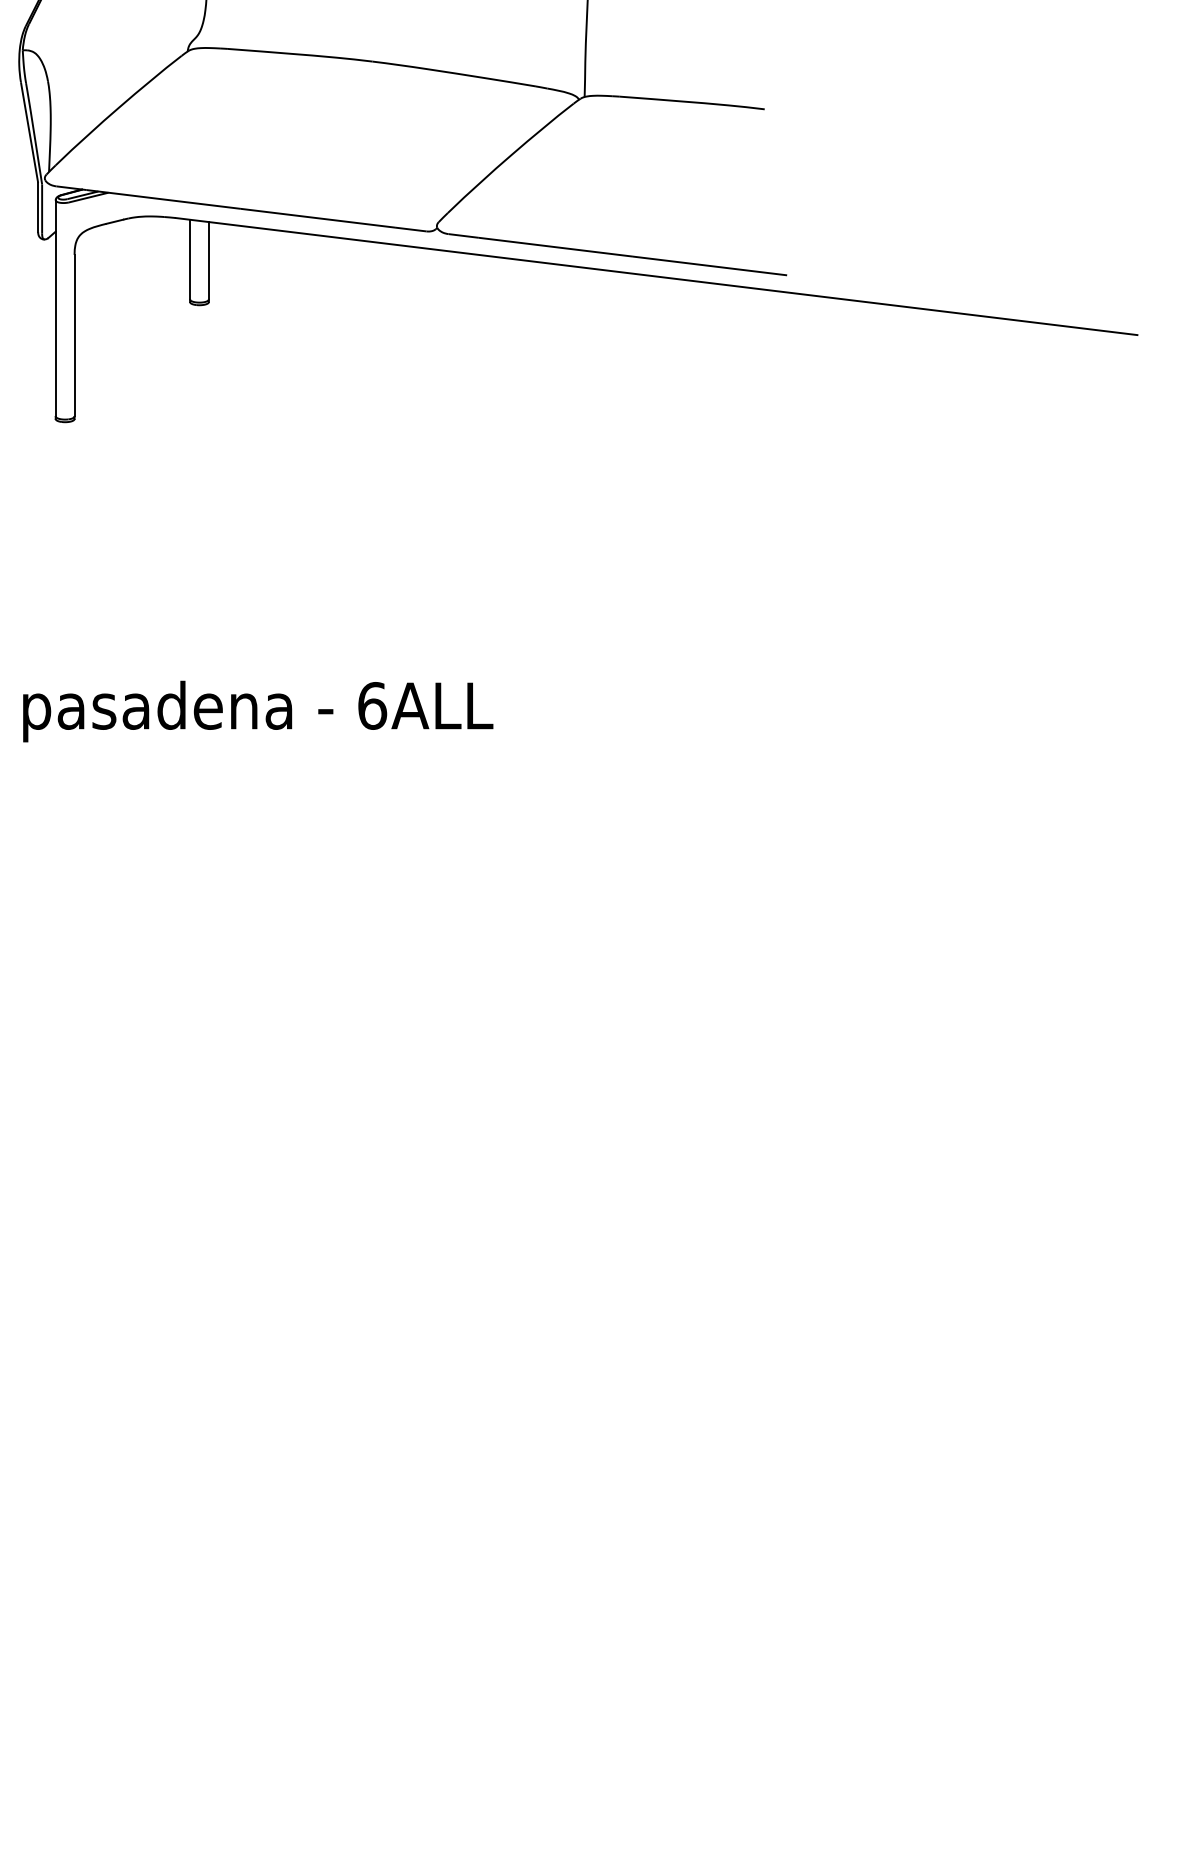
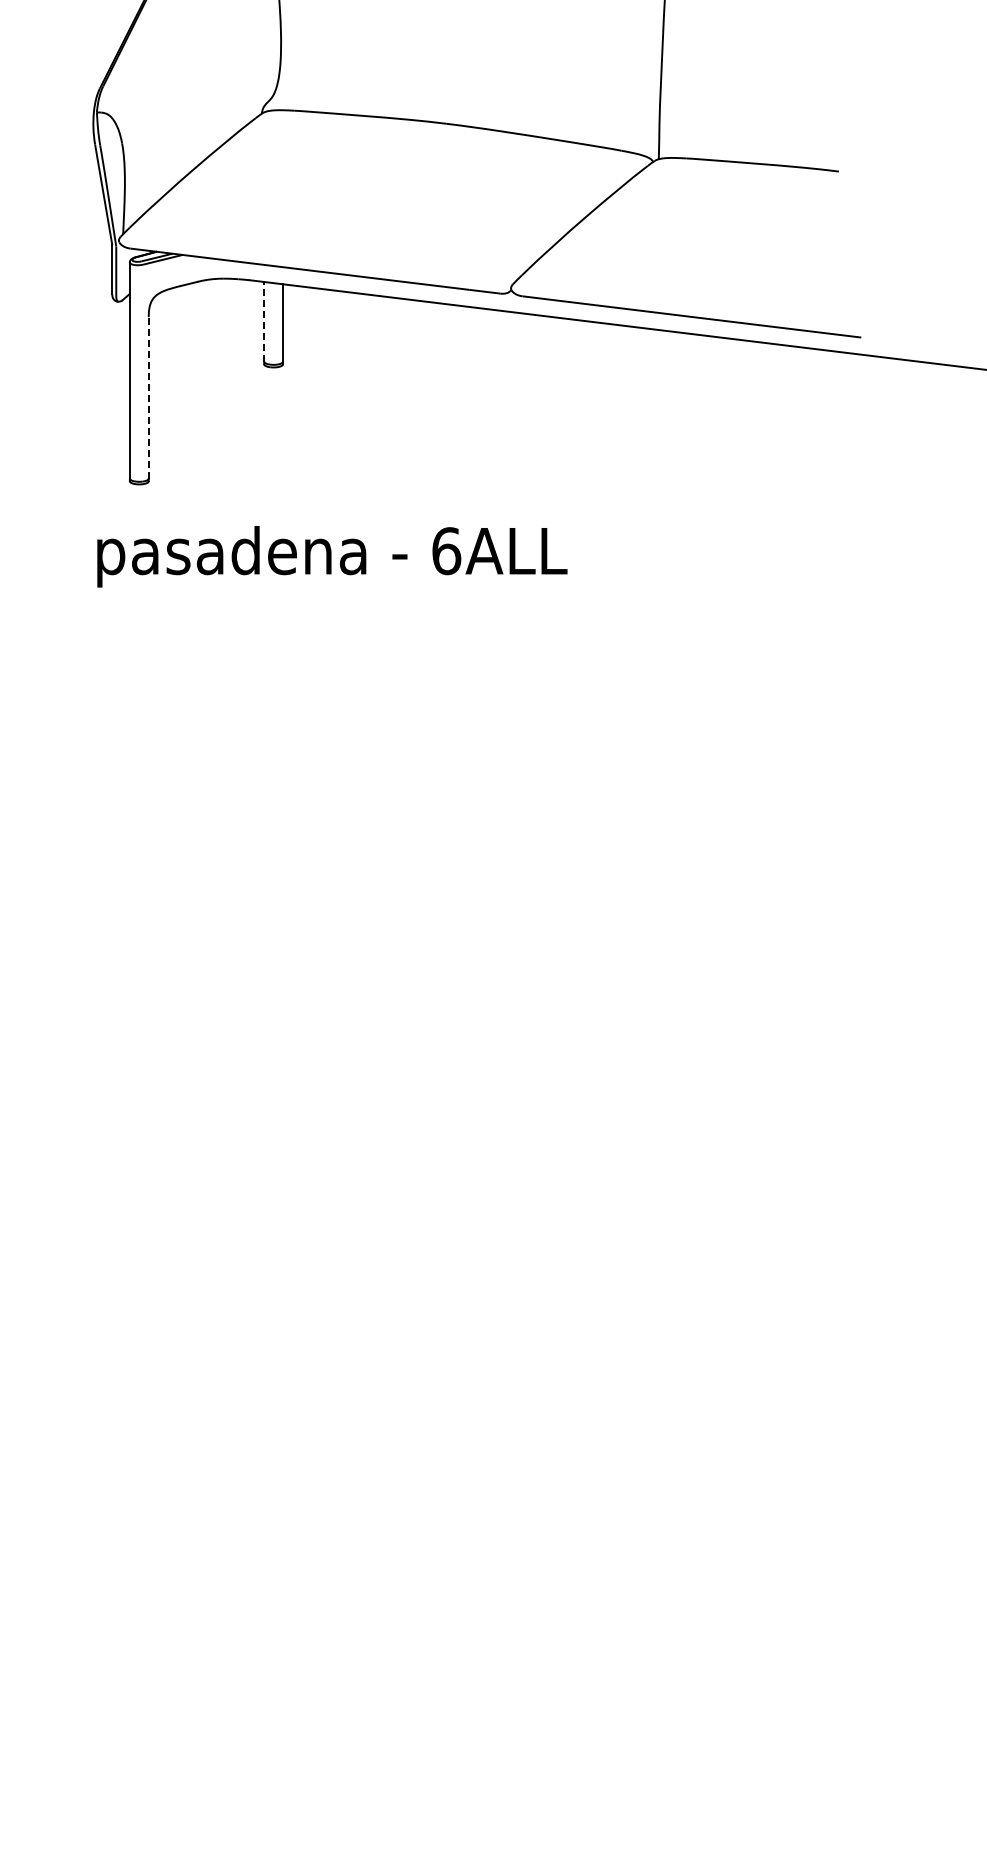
line: (190, 259) -> (264, 321), solid -> dashed
line: (74, 335) -> (148, 397), solid -> dashed
text: (258, 711) -> (332, 556), moved

